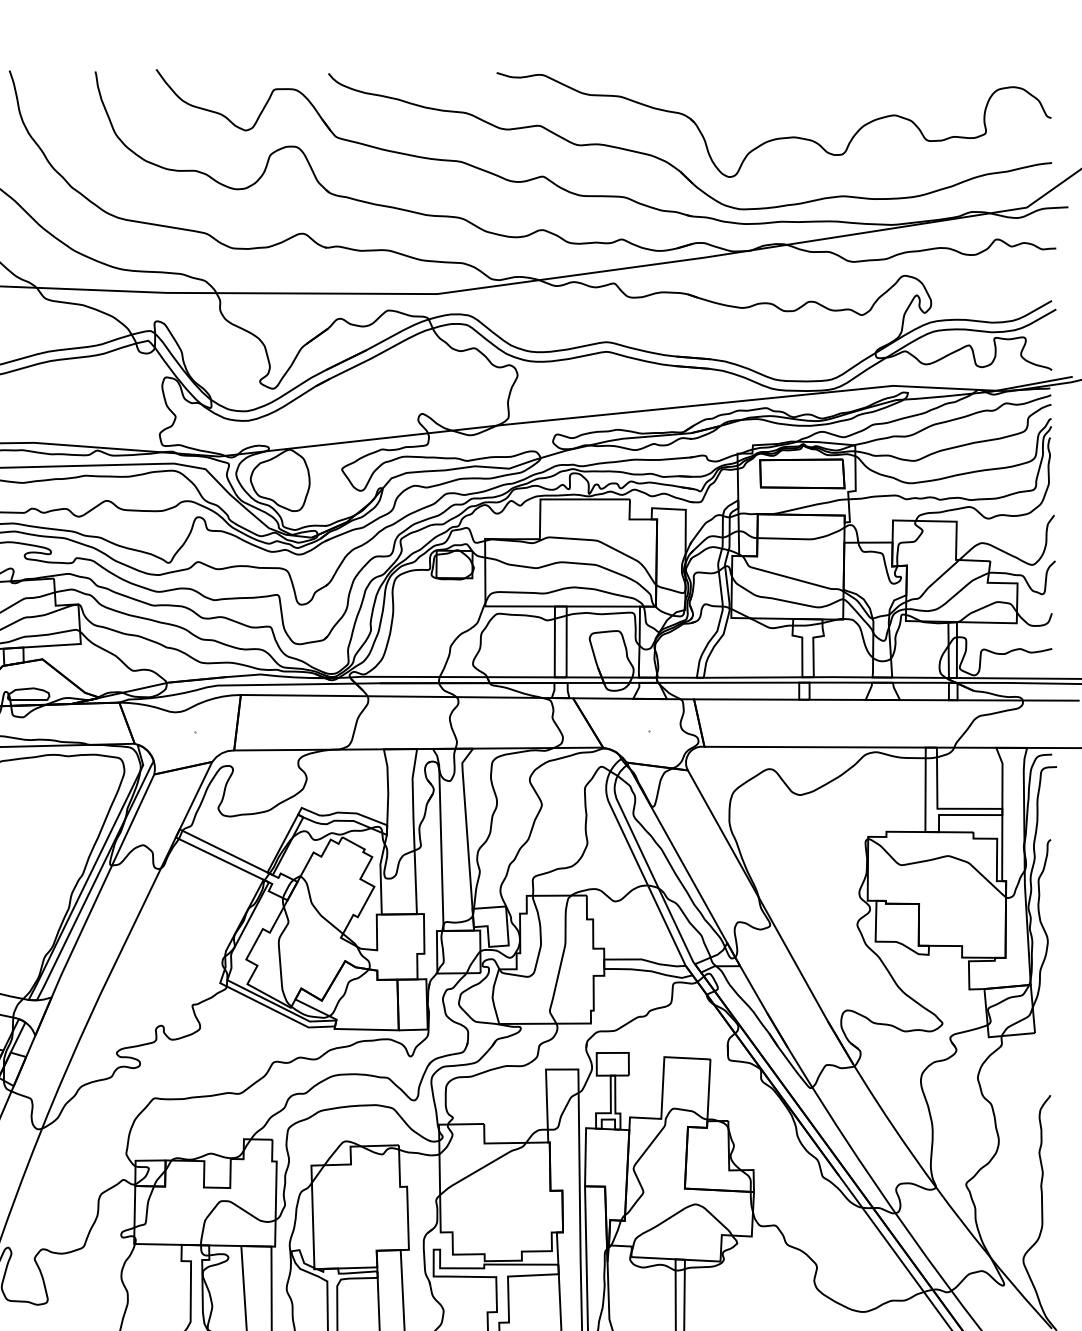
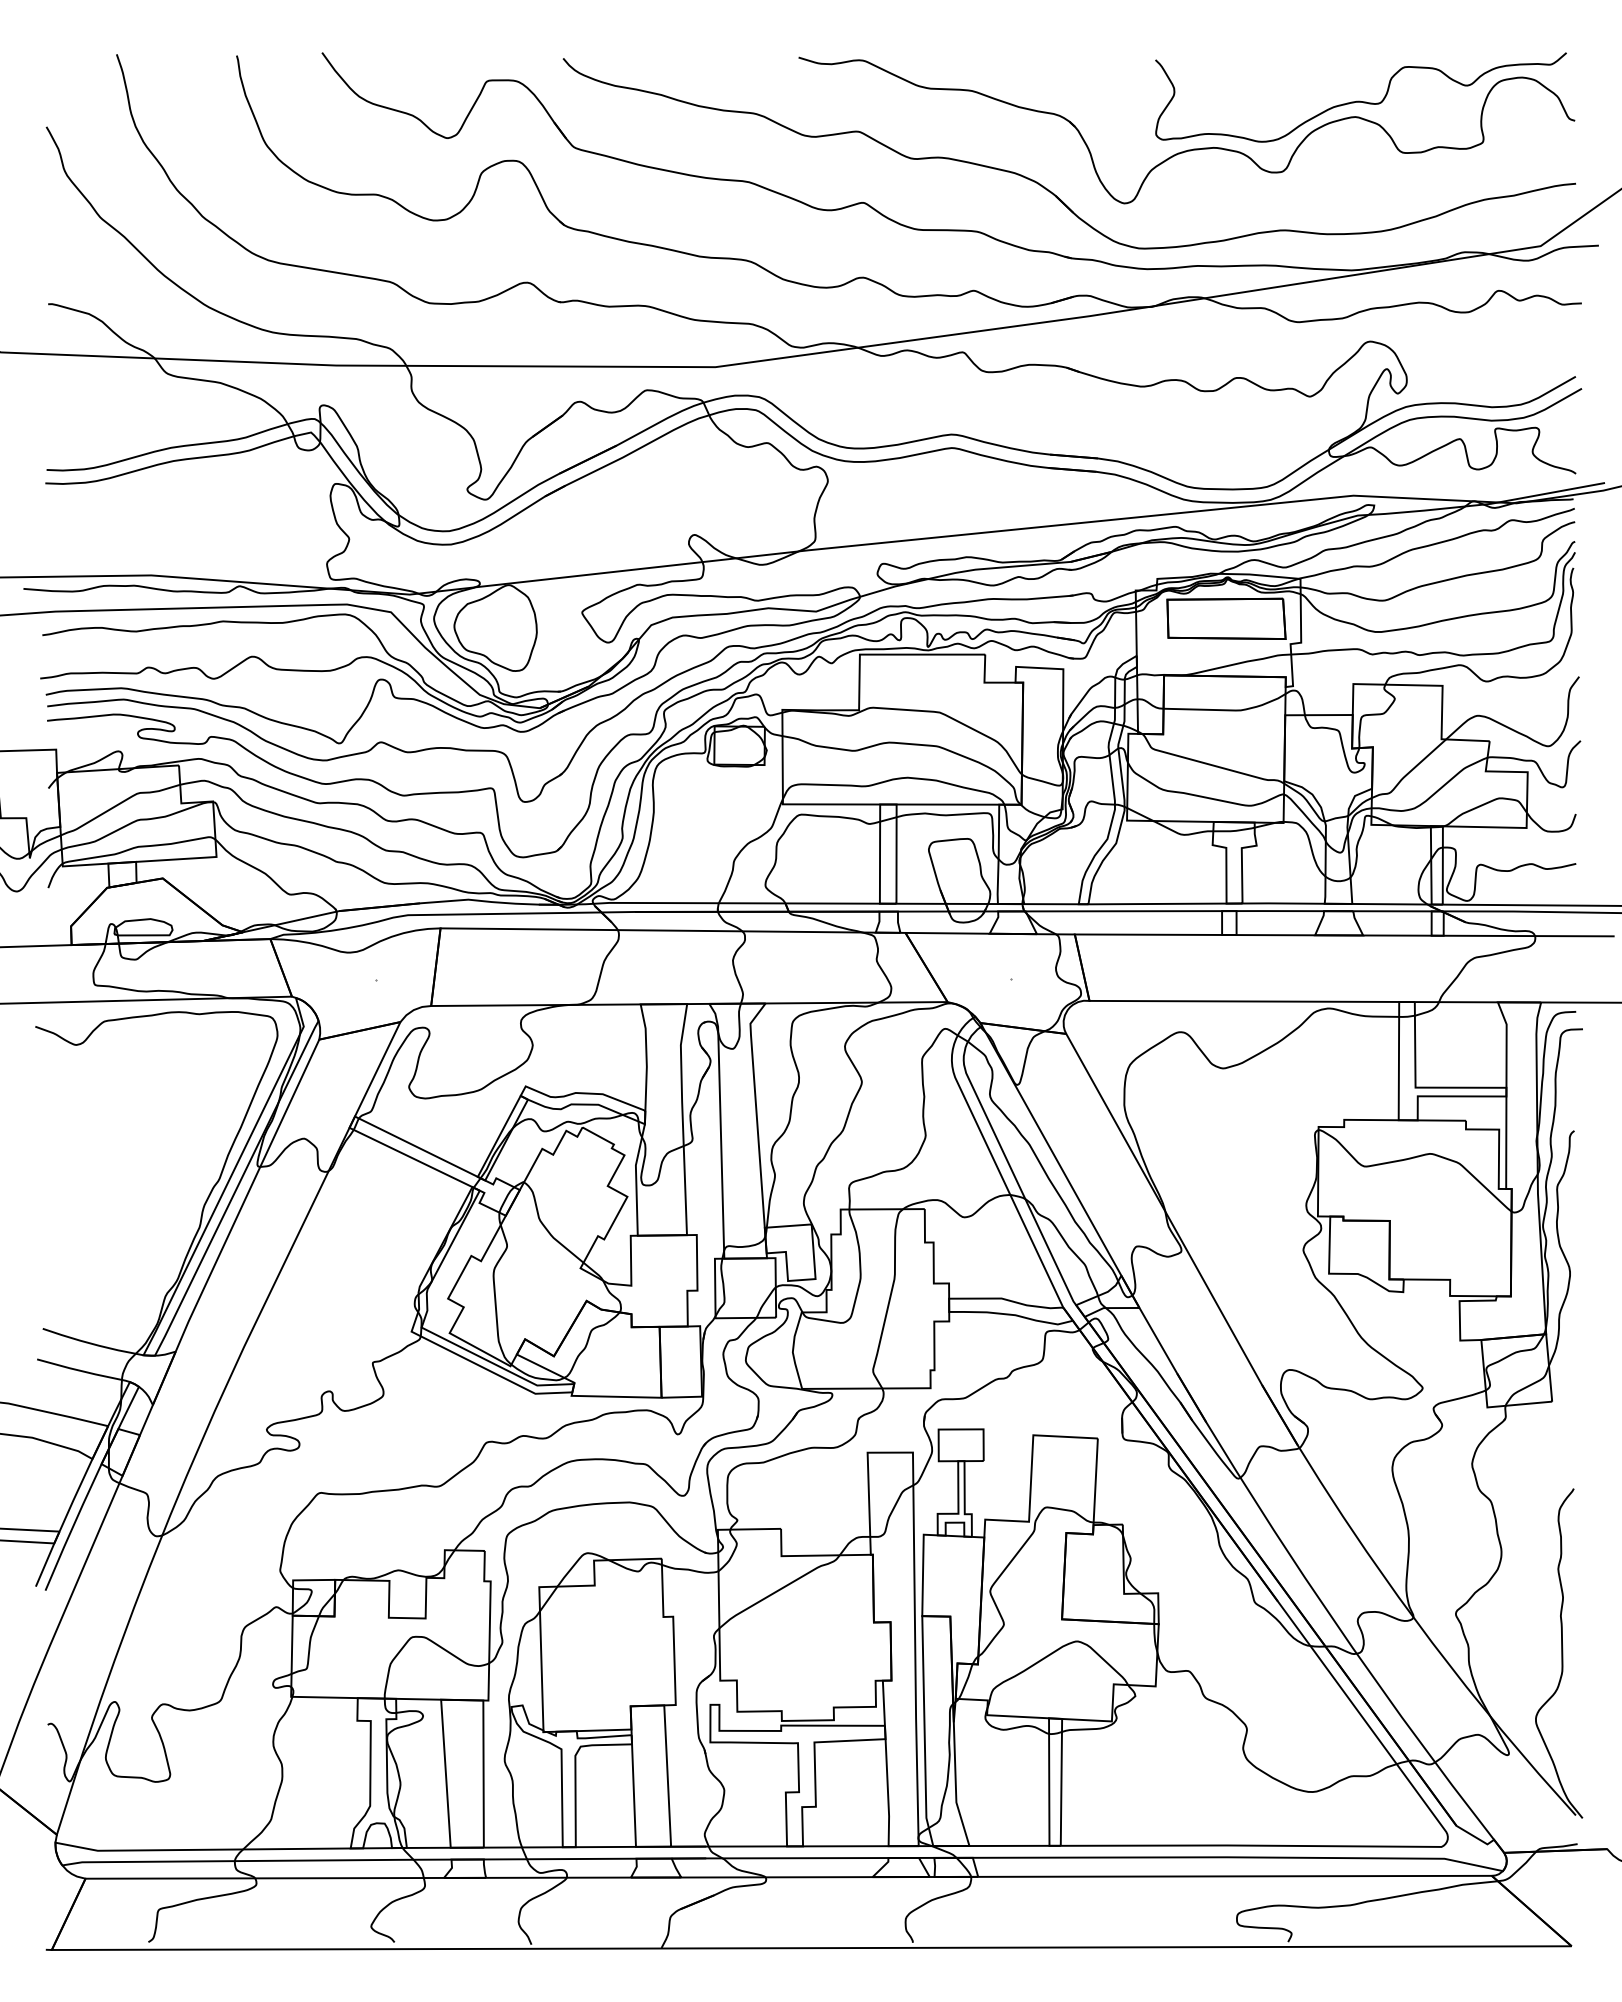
curve: (897, 103) -> (1359, 100), added

